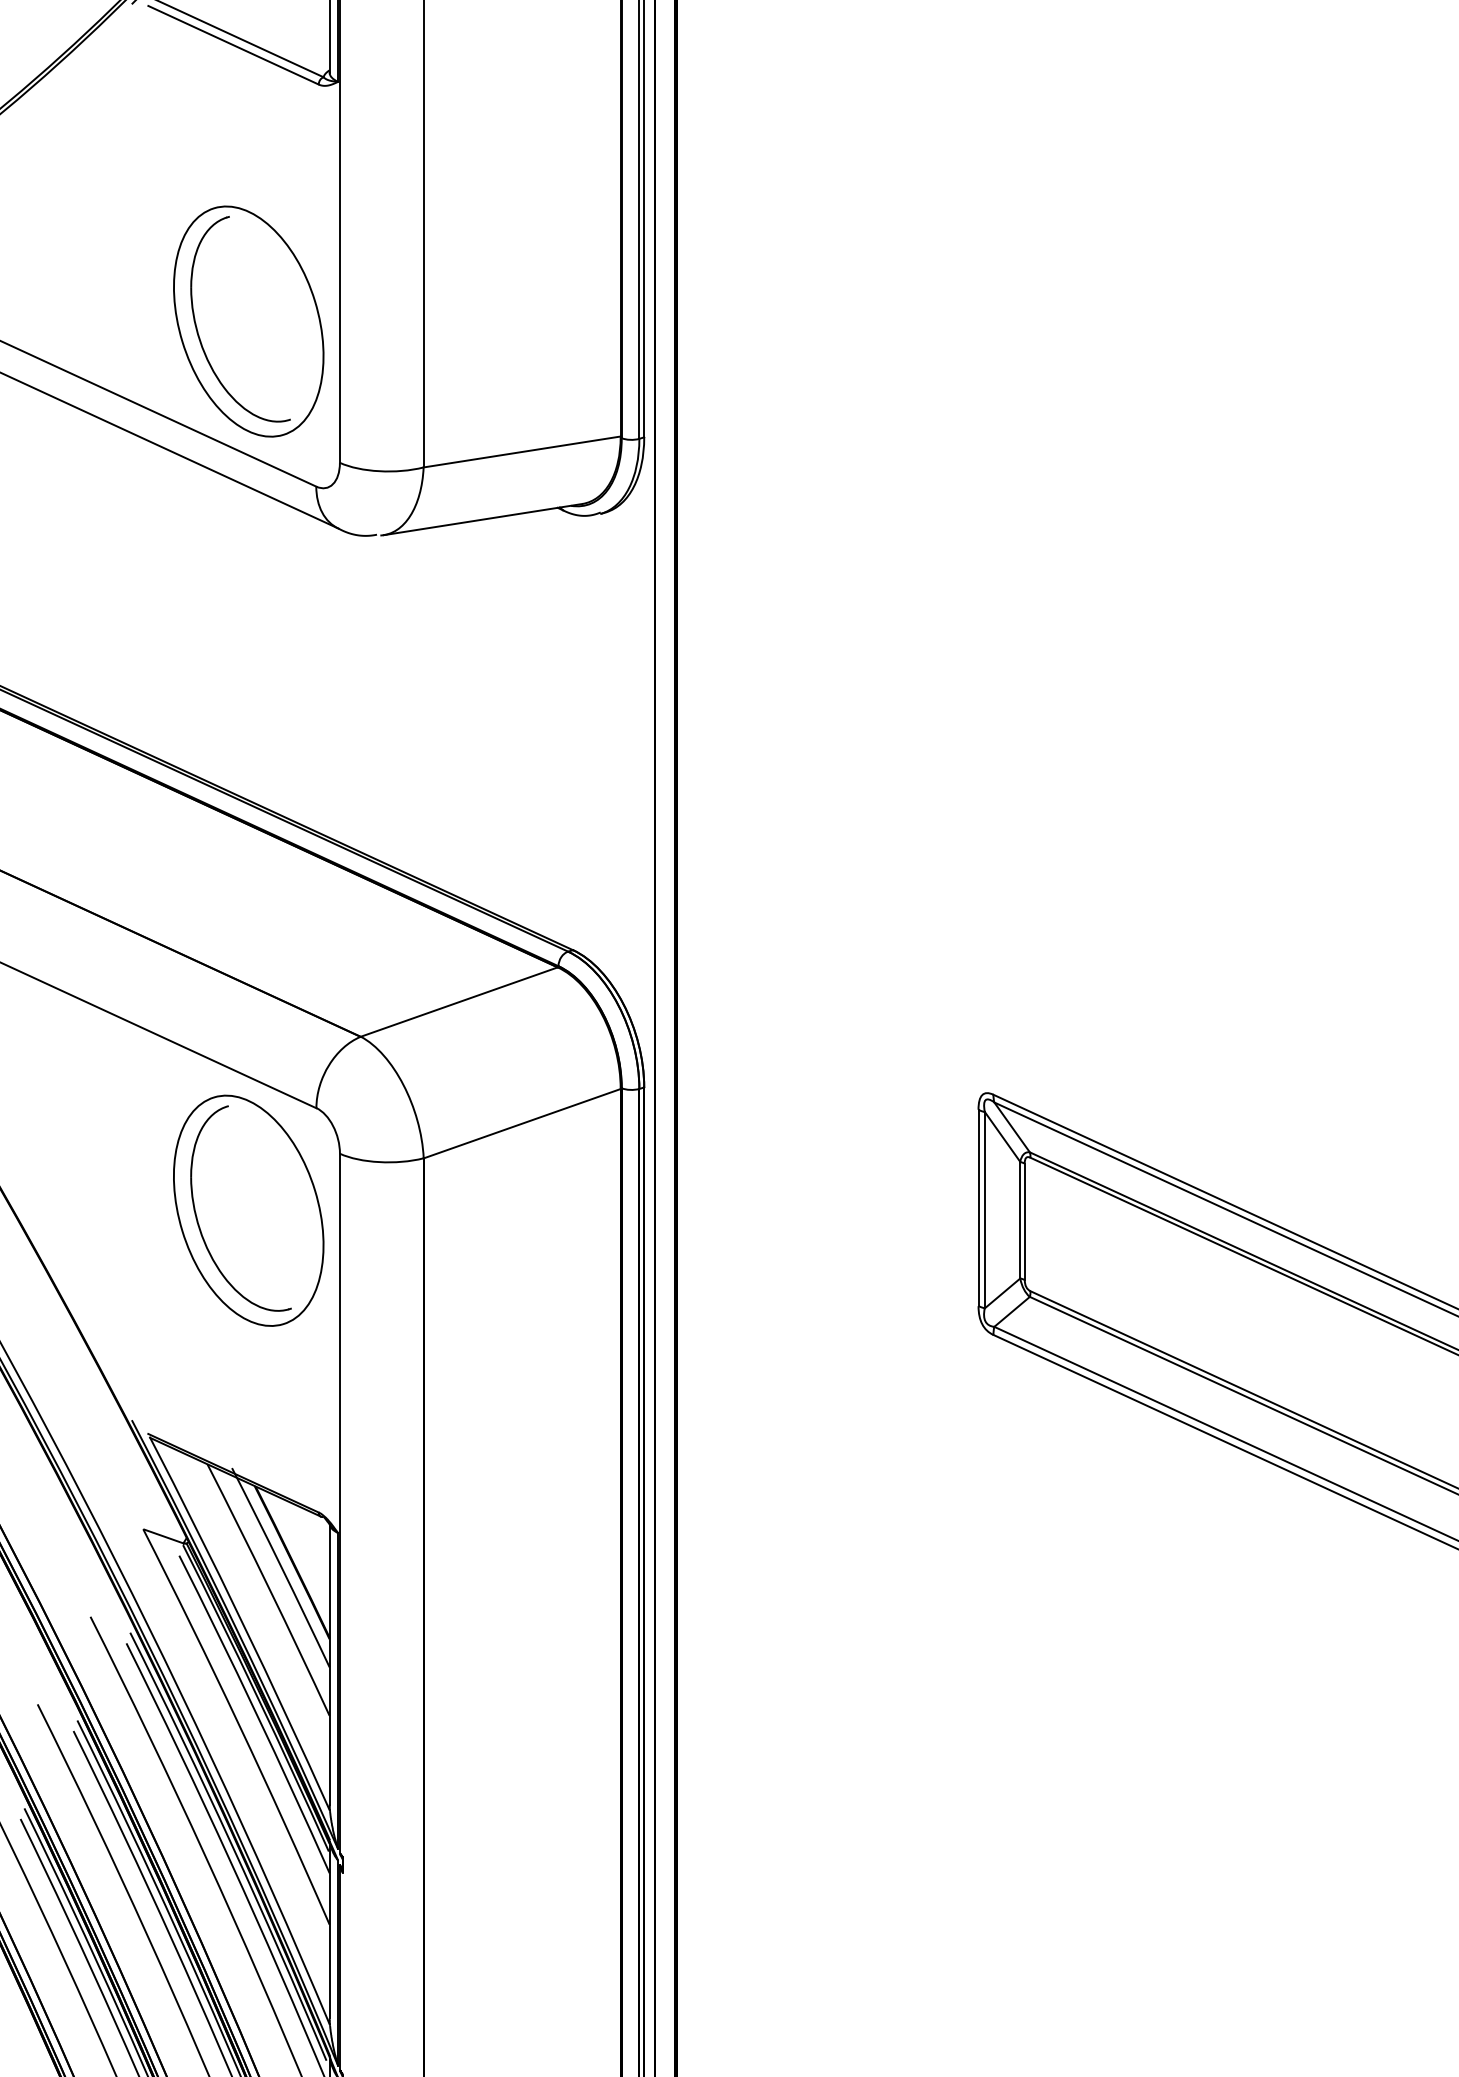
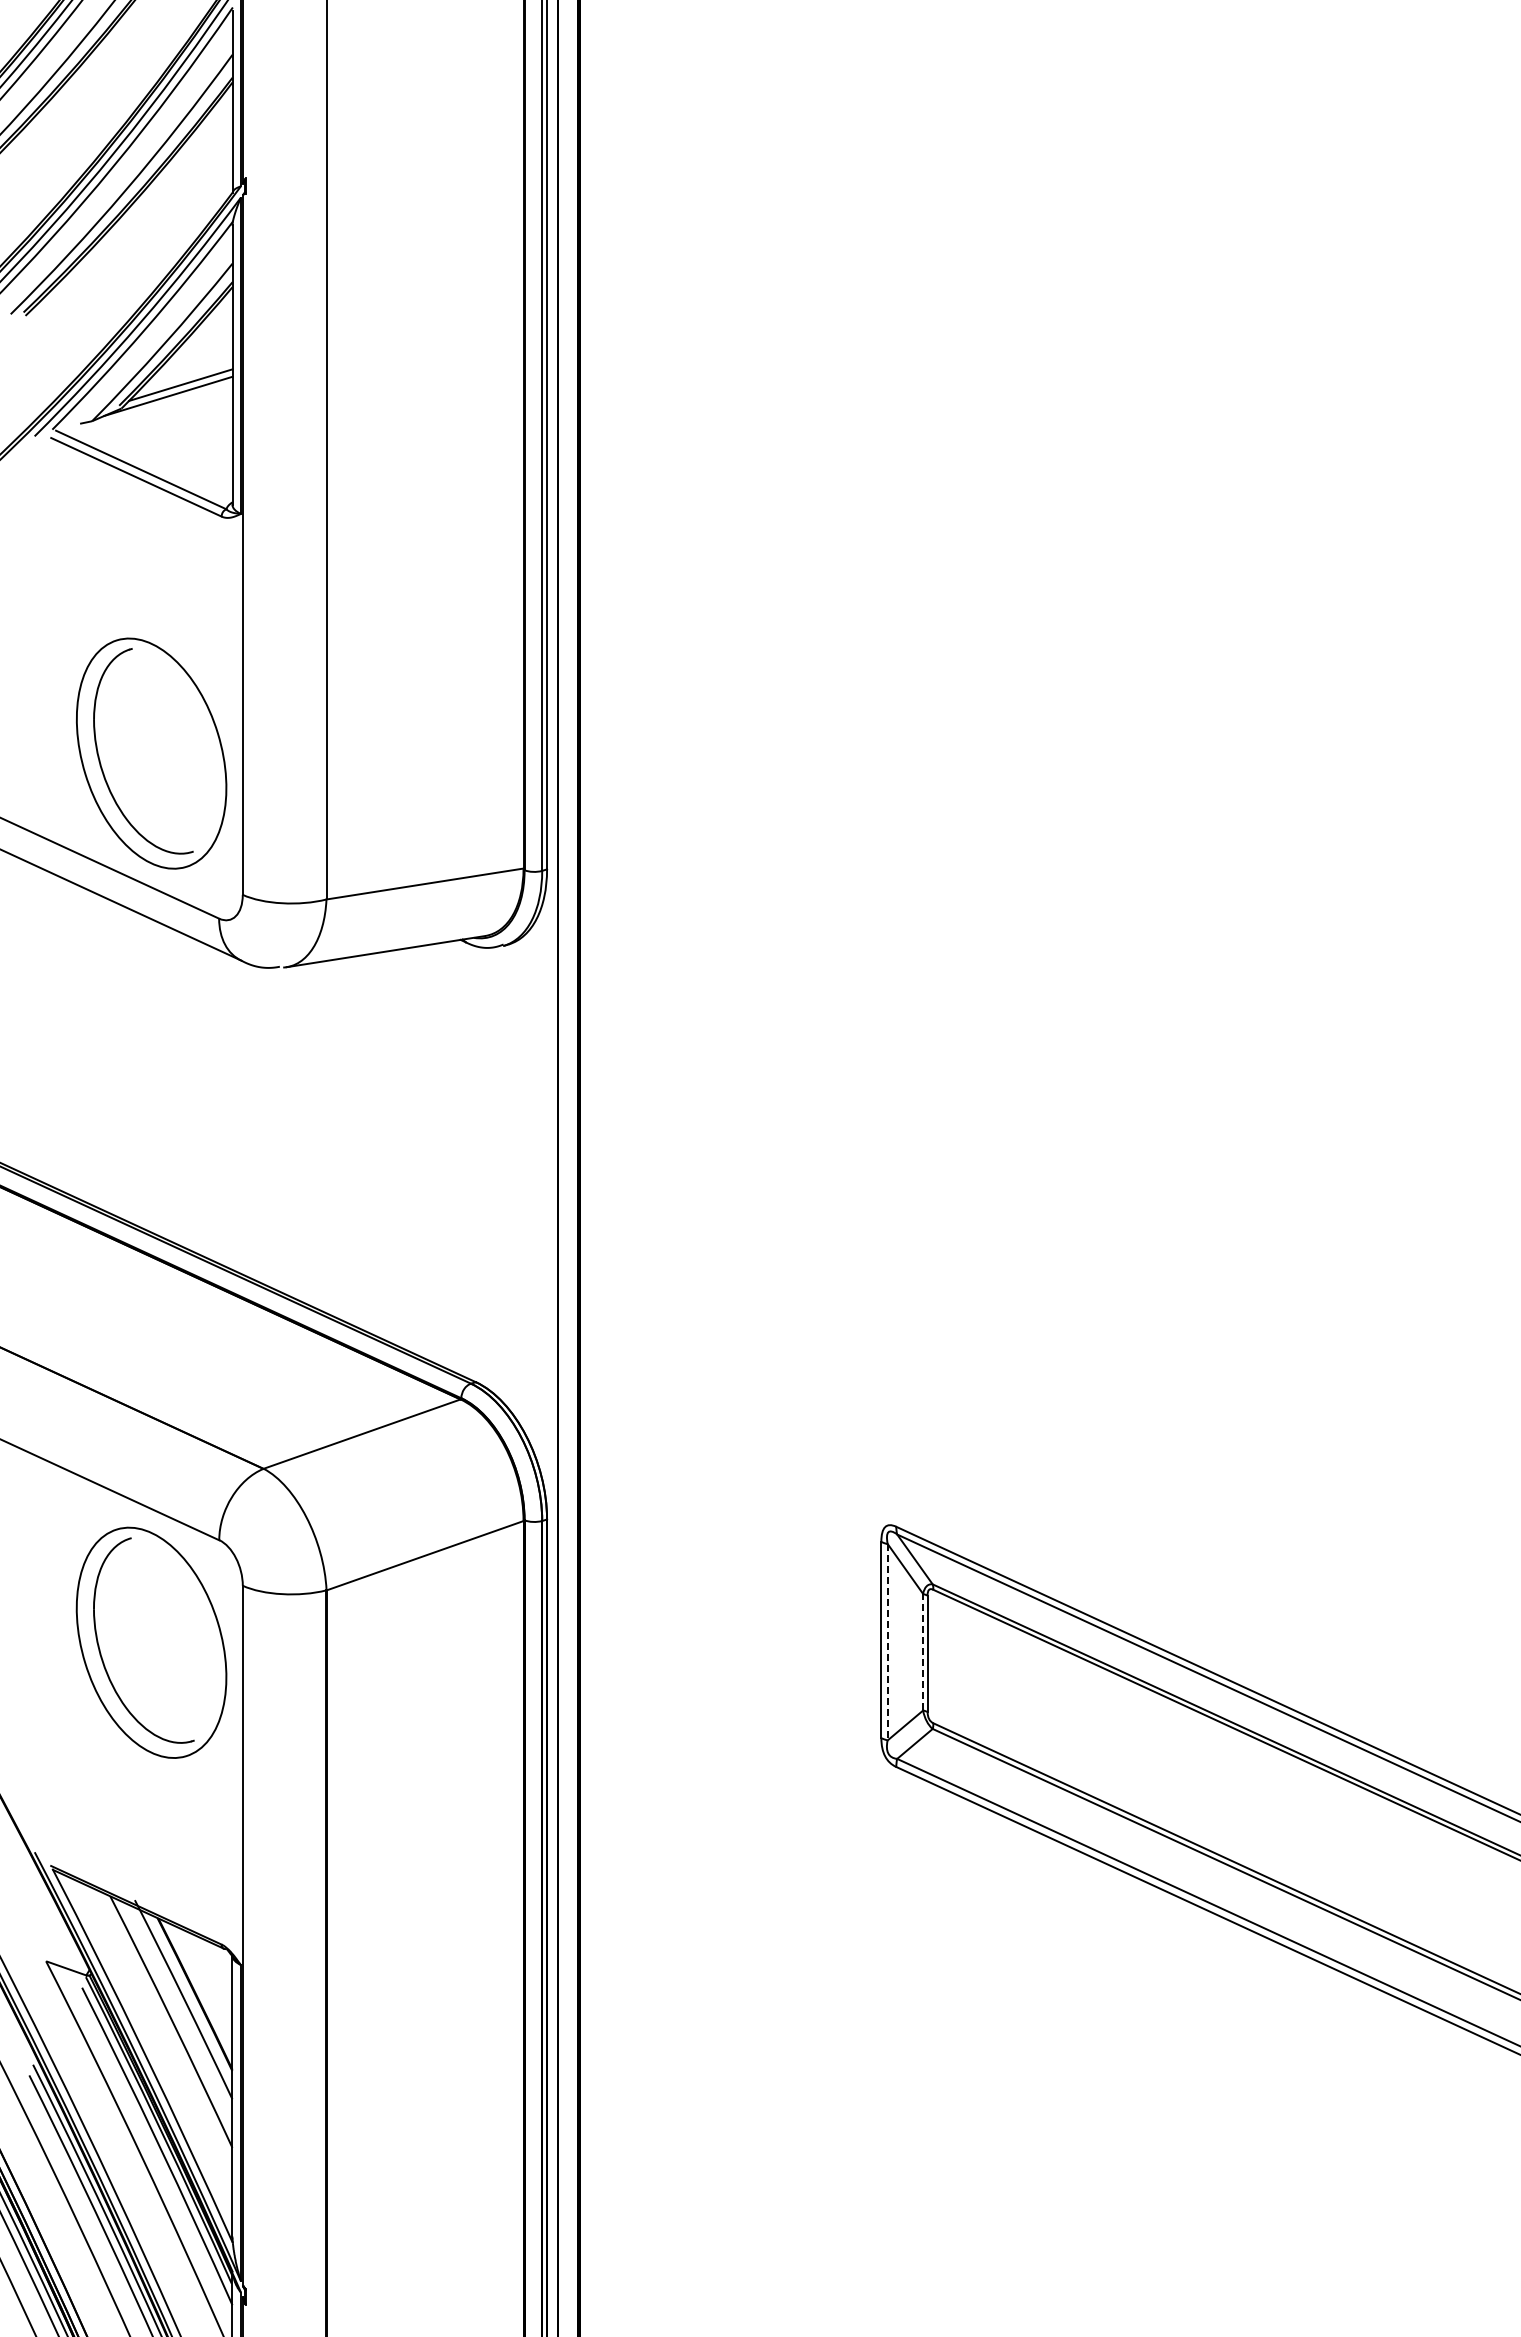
line: (984, 1210) -> (887, 1642), solid -> dashed
line: (1020, 1219) -> (923, 1651), solid -> dashed

